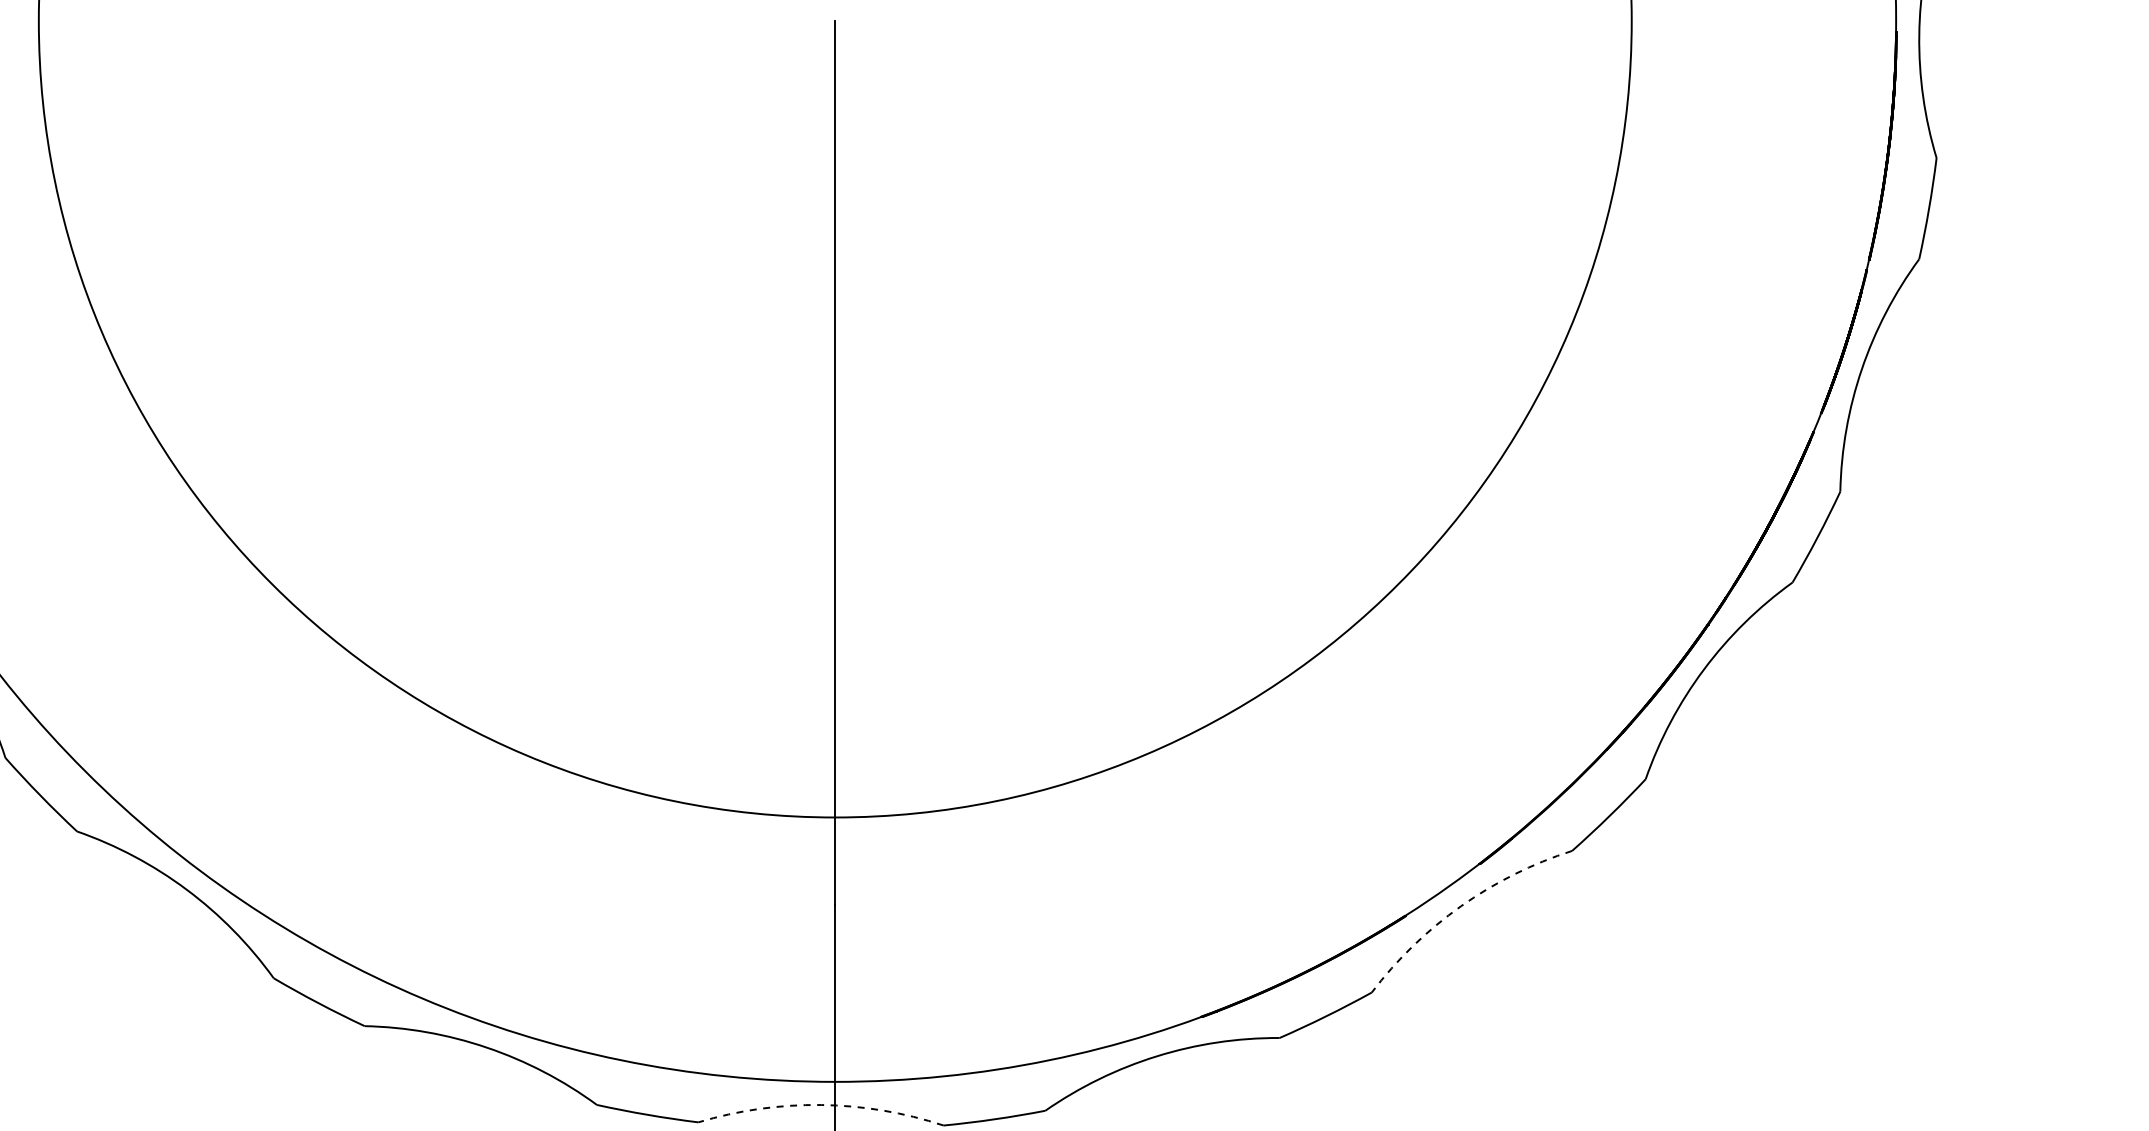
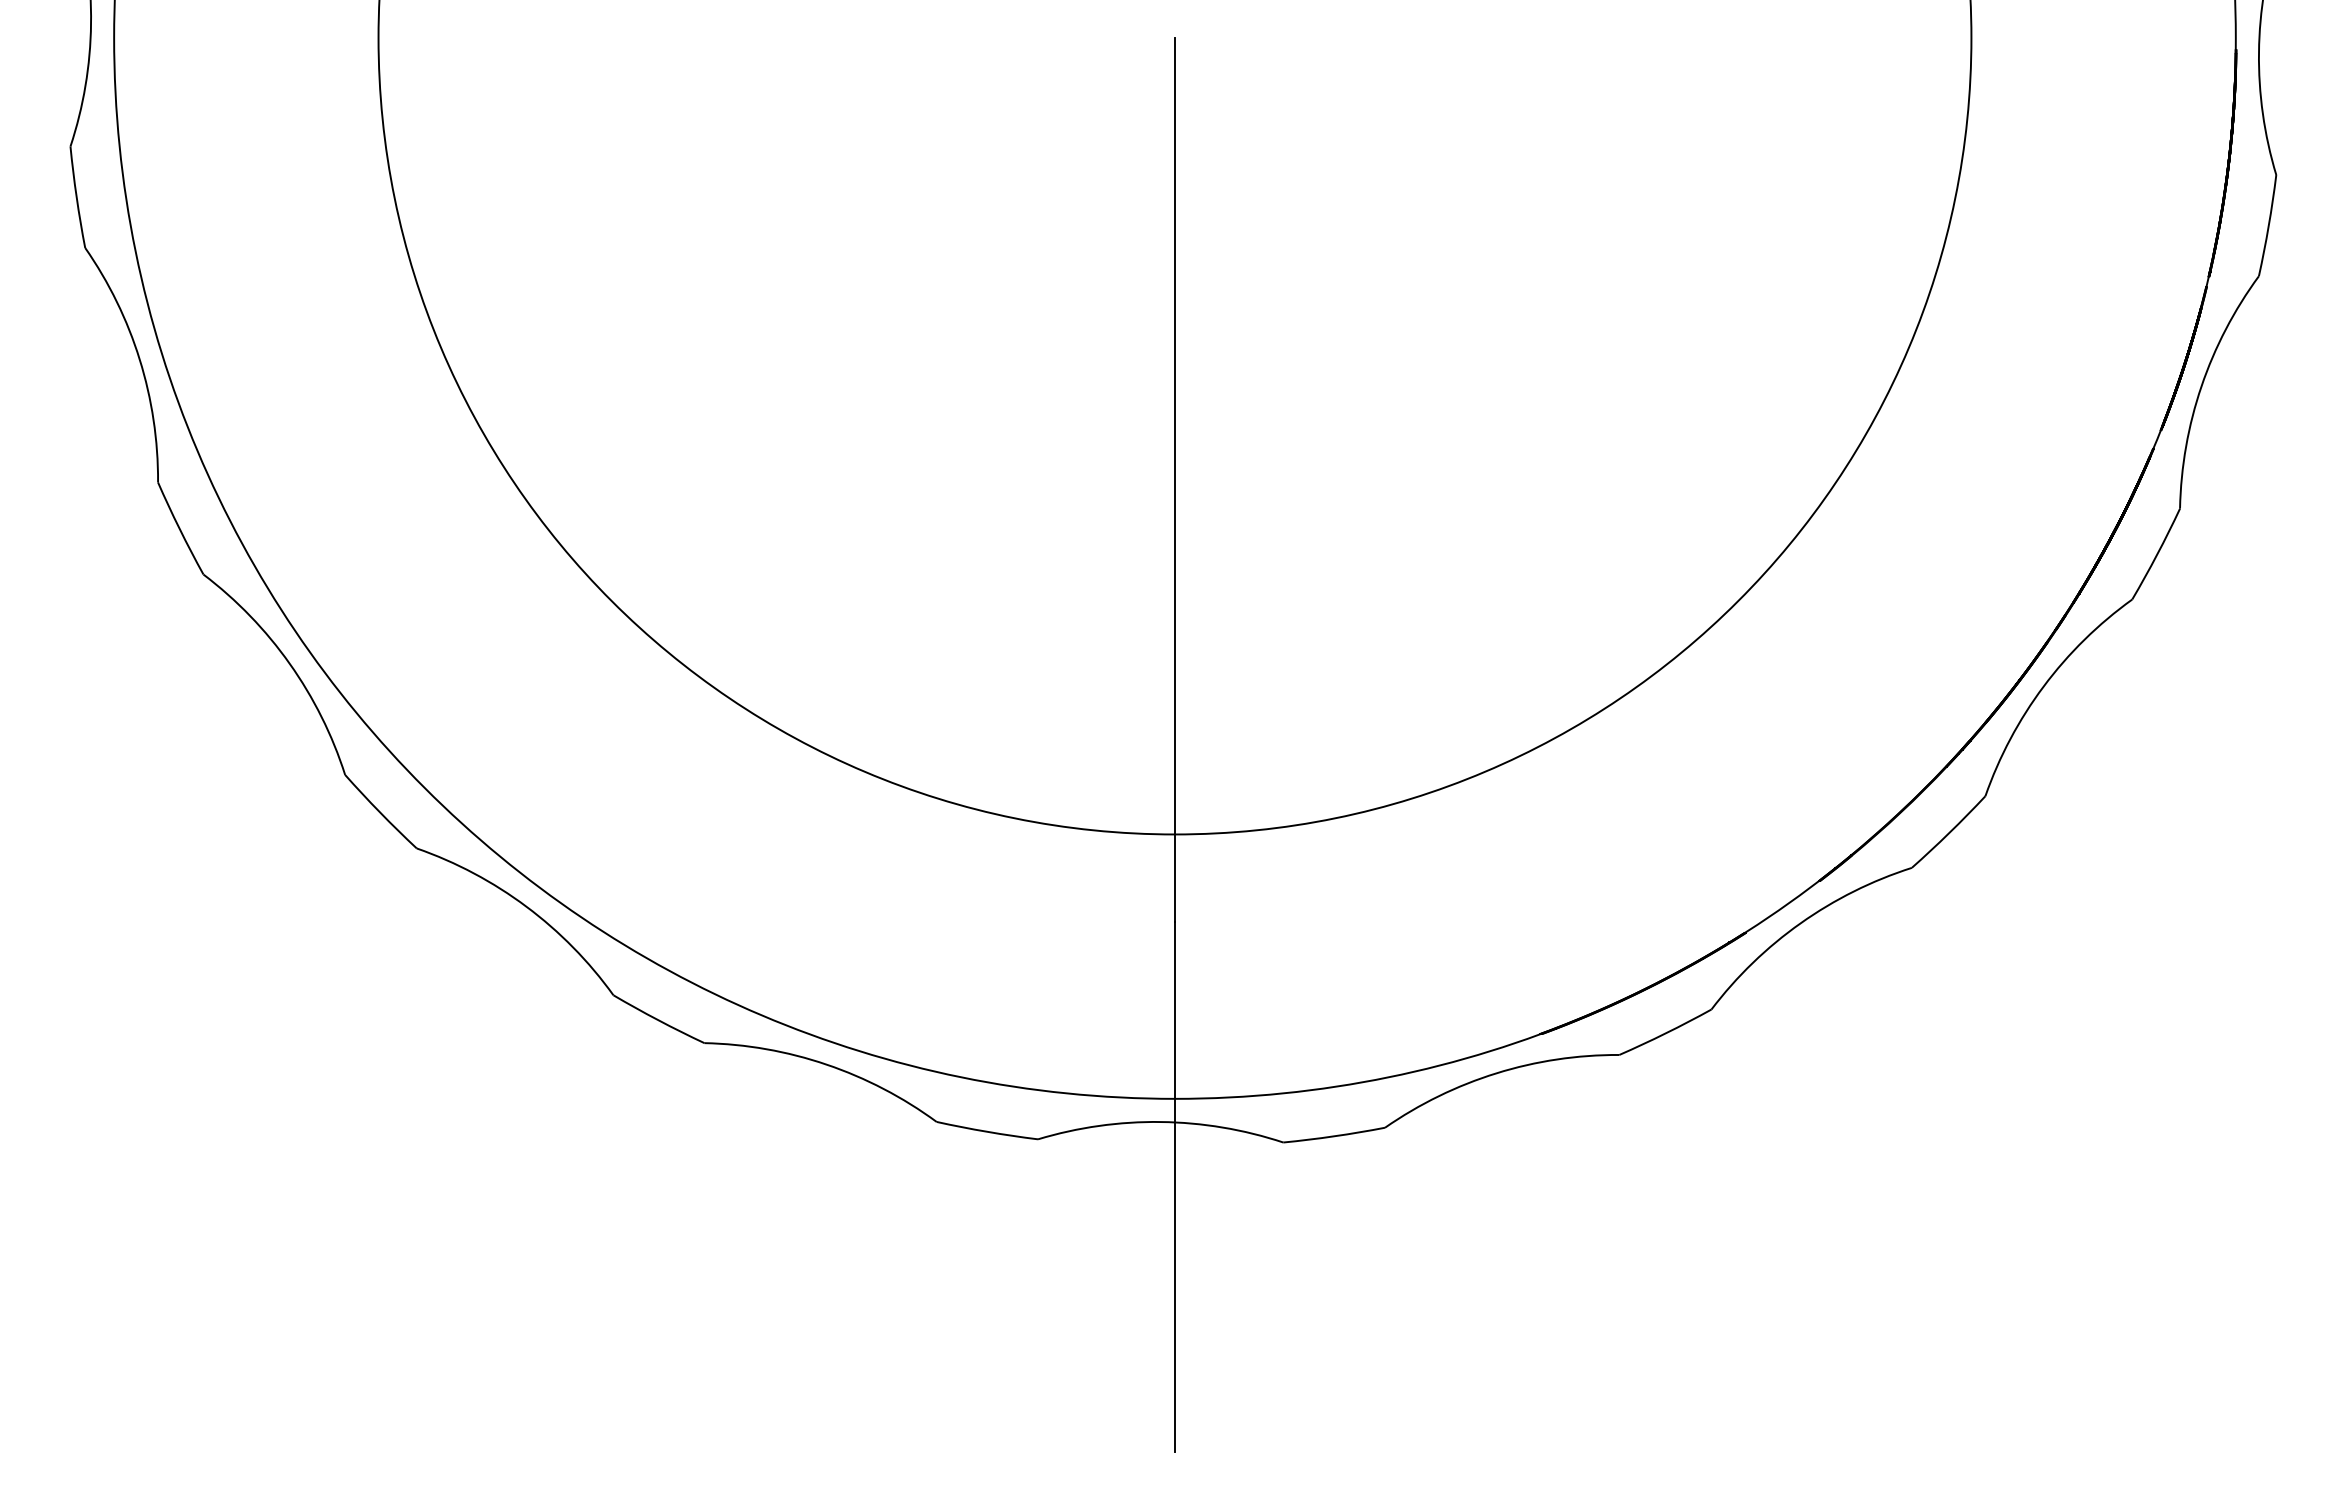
arc: (1460, 906) -> (1800, 923), dashed -> solid
arc: (820, 1105) -> (1160, 1122), dashed -> solid

